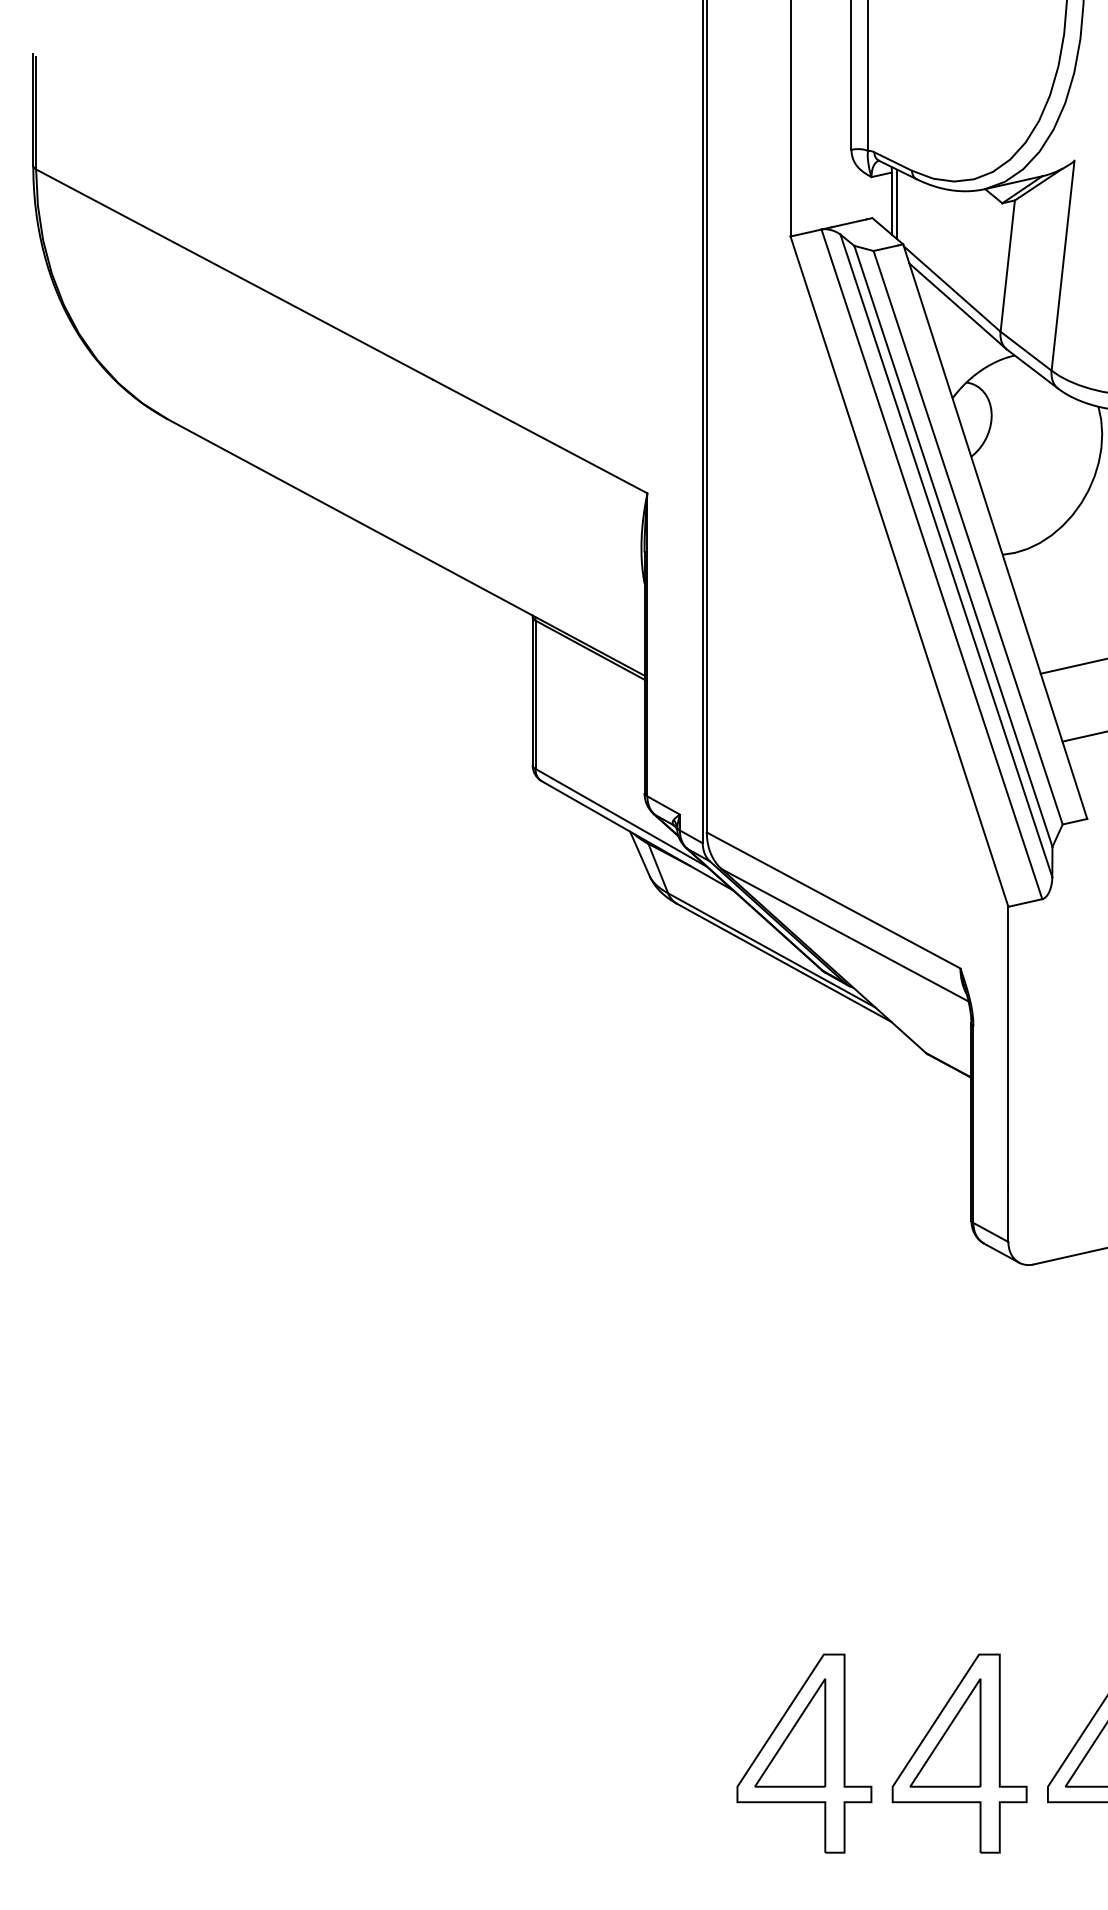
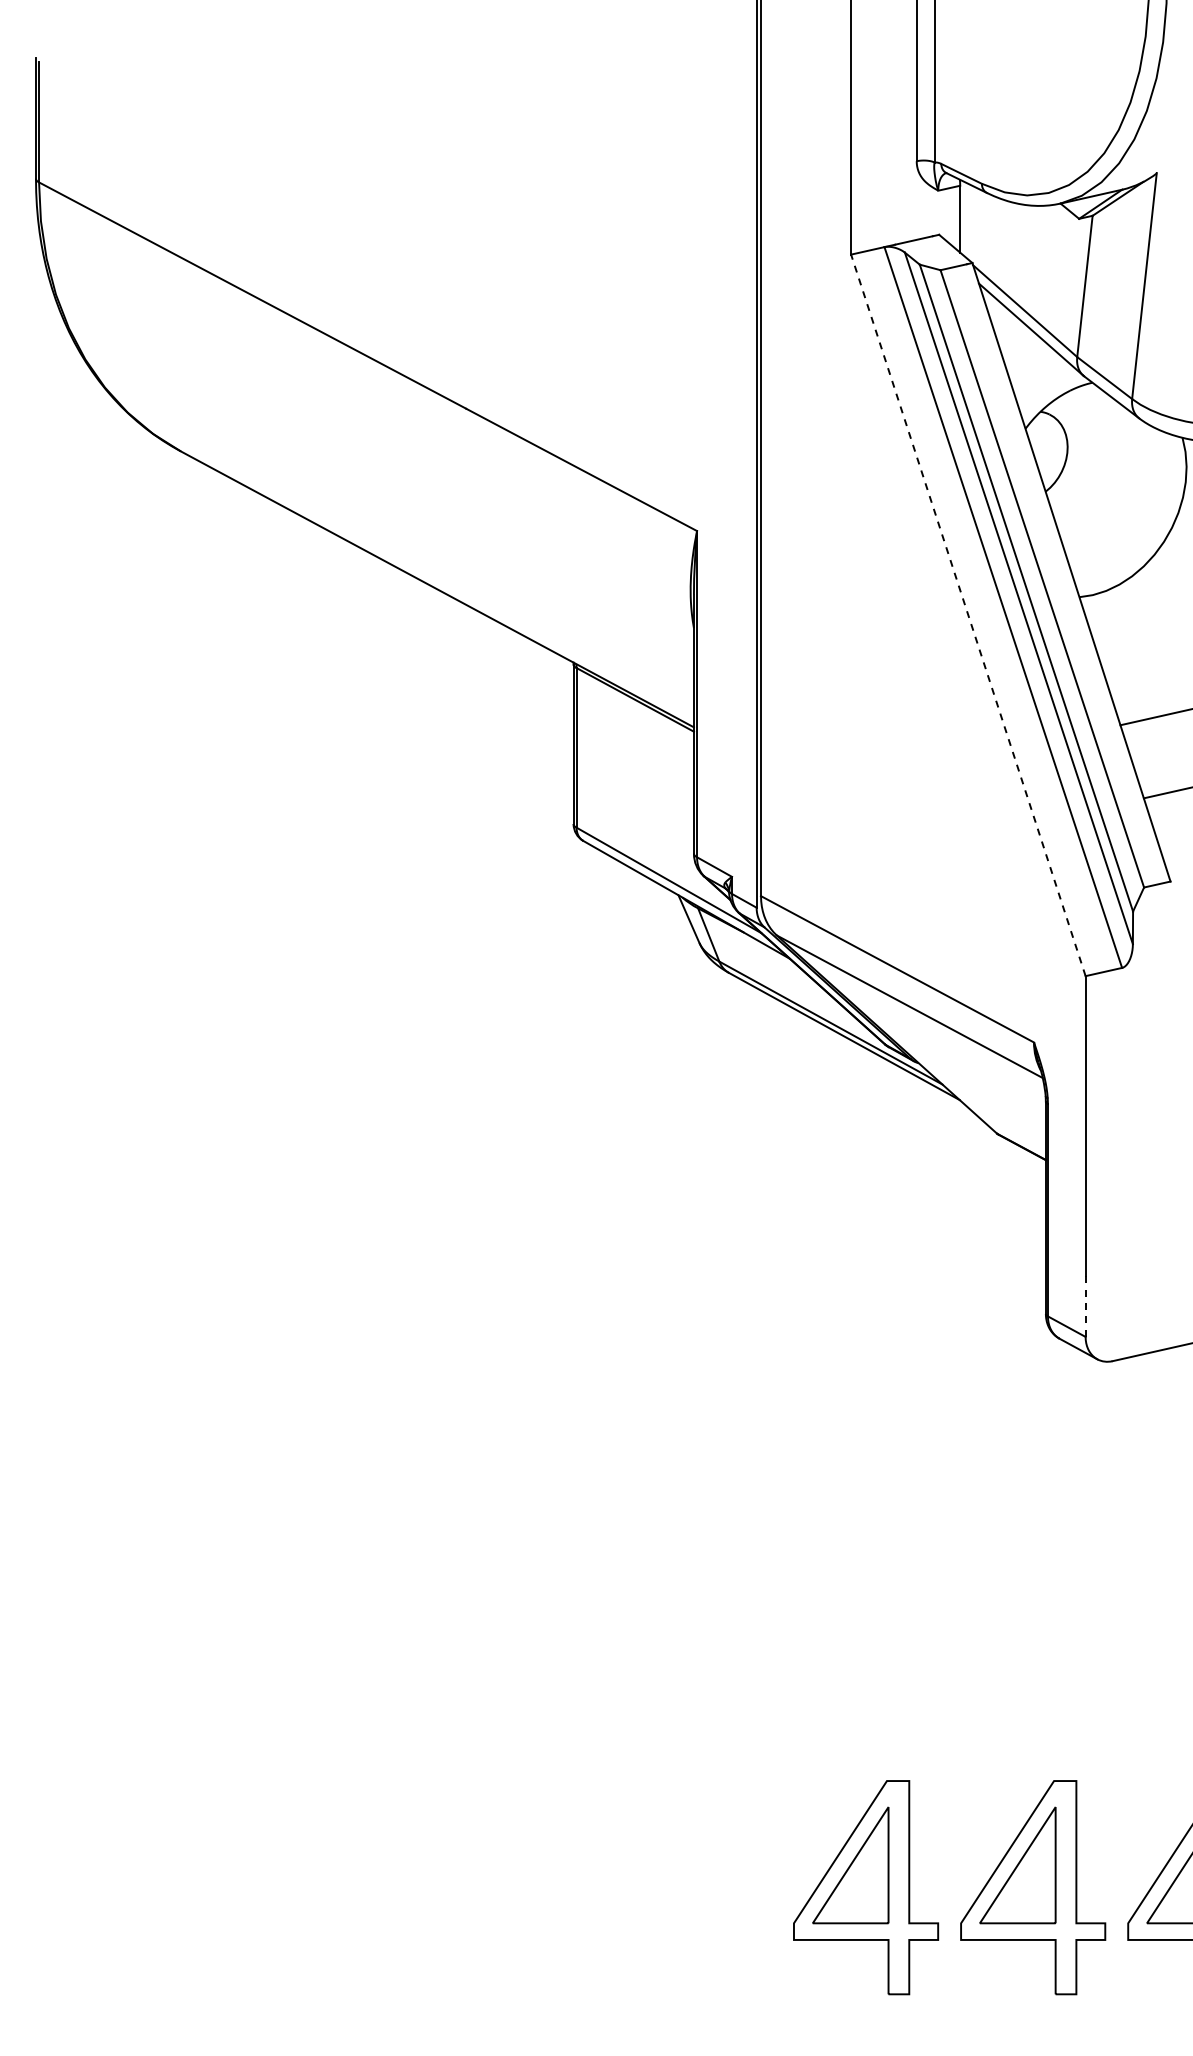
line: (896, 203) -> (965, 219), removed
line: (899, 570) -> (968, 614), solid -> dashed
line: (1008, 1213) -> (1085, 1306), solid -> dashed

